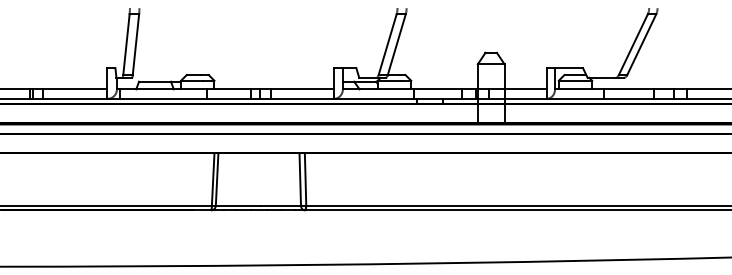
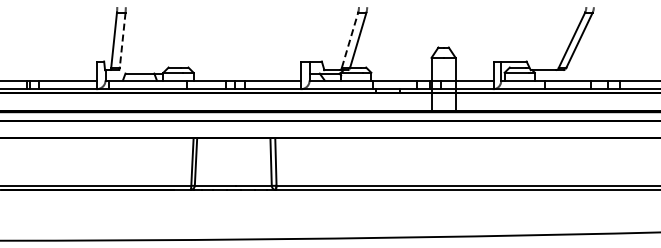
line: (135, 45) -> (122, 40), solid -> dashed
line: (388, 45) -> (350, 40), solid -> dashed

